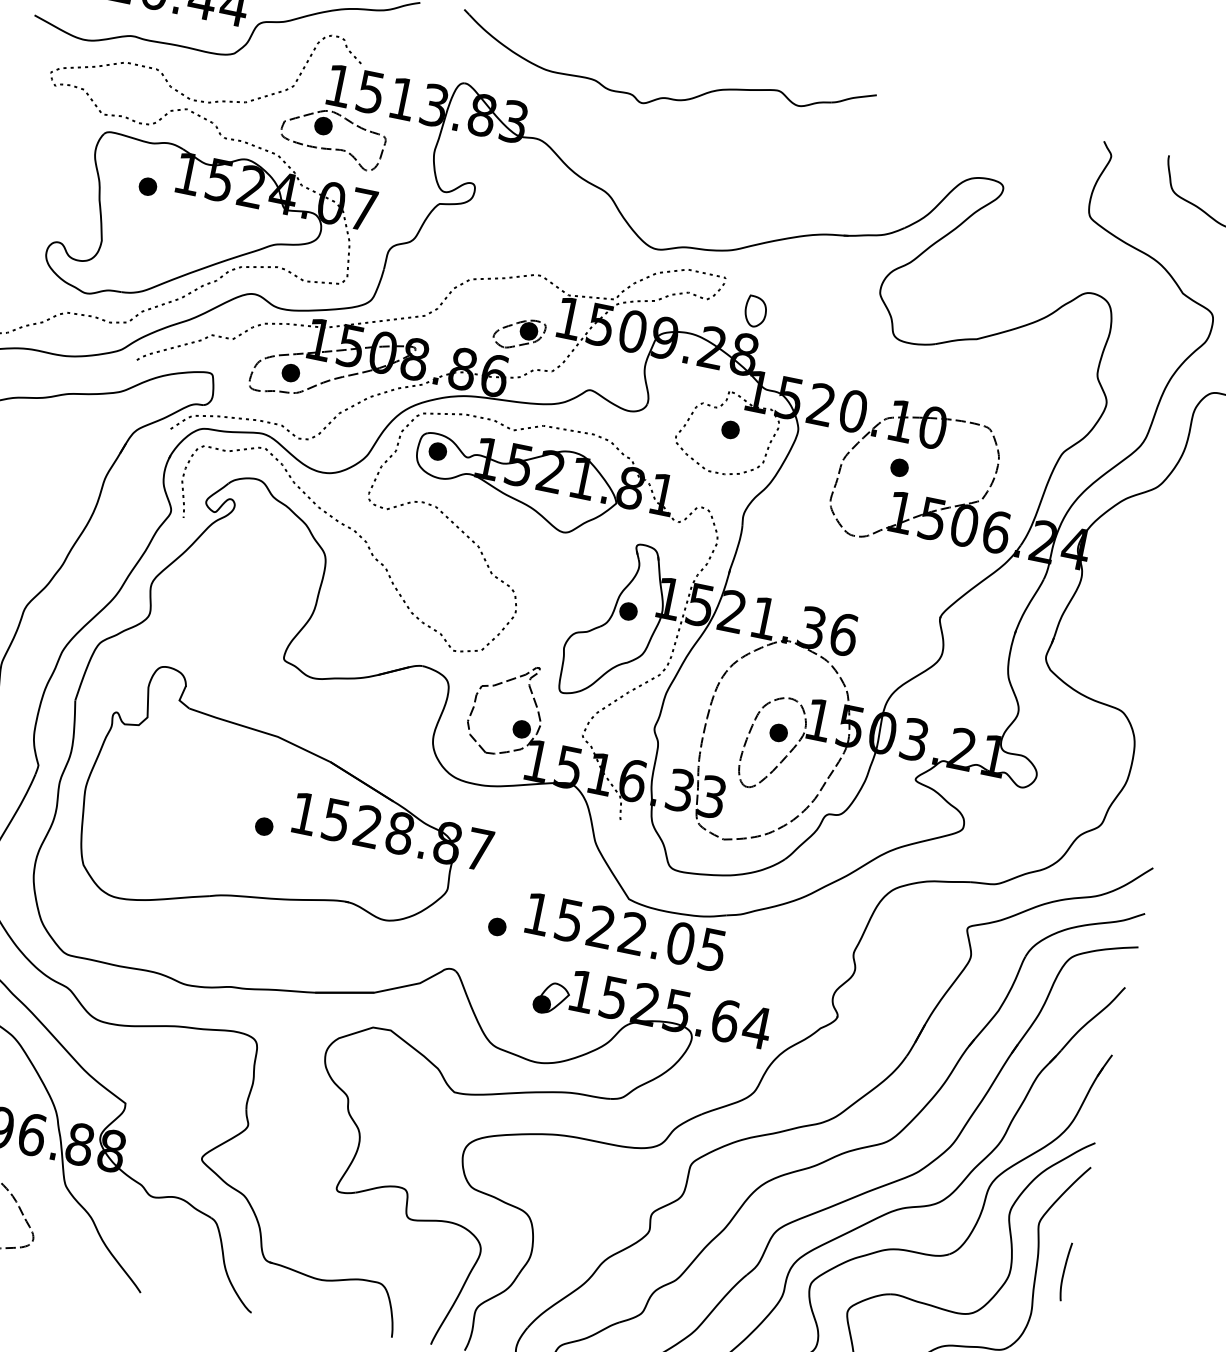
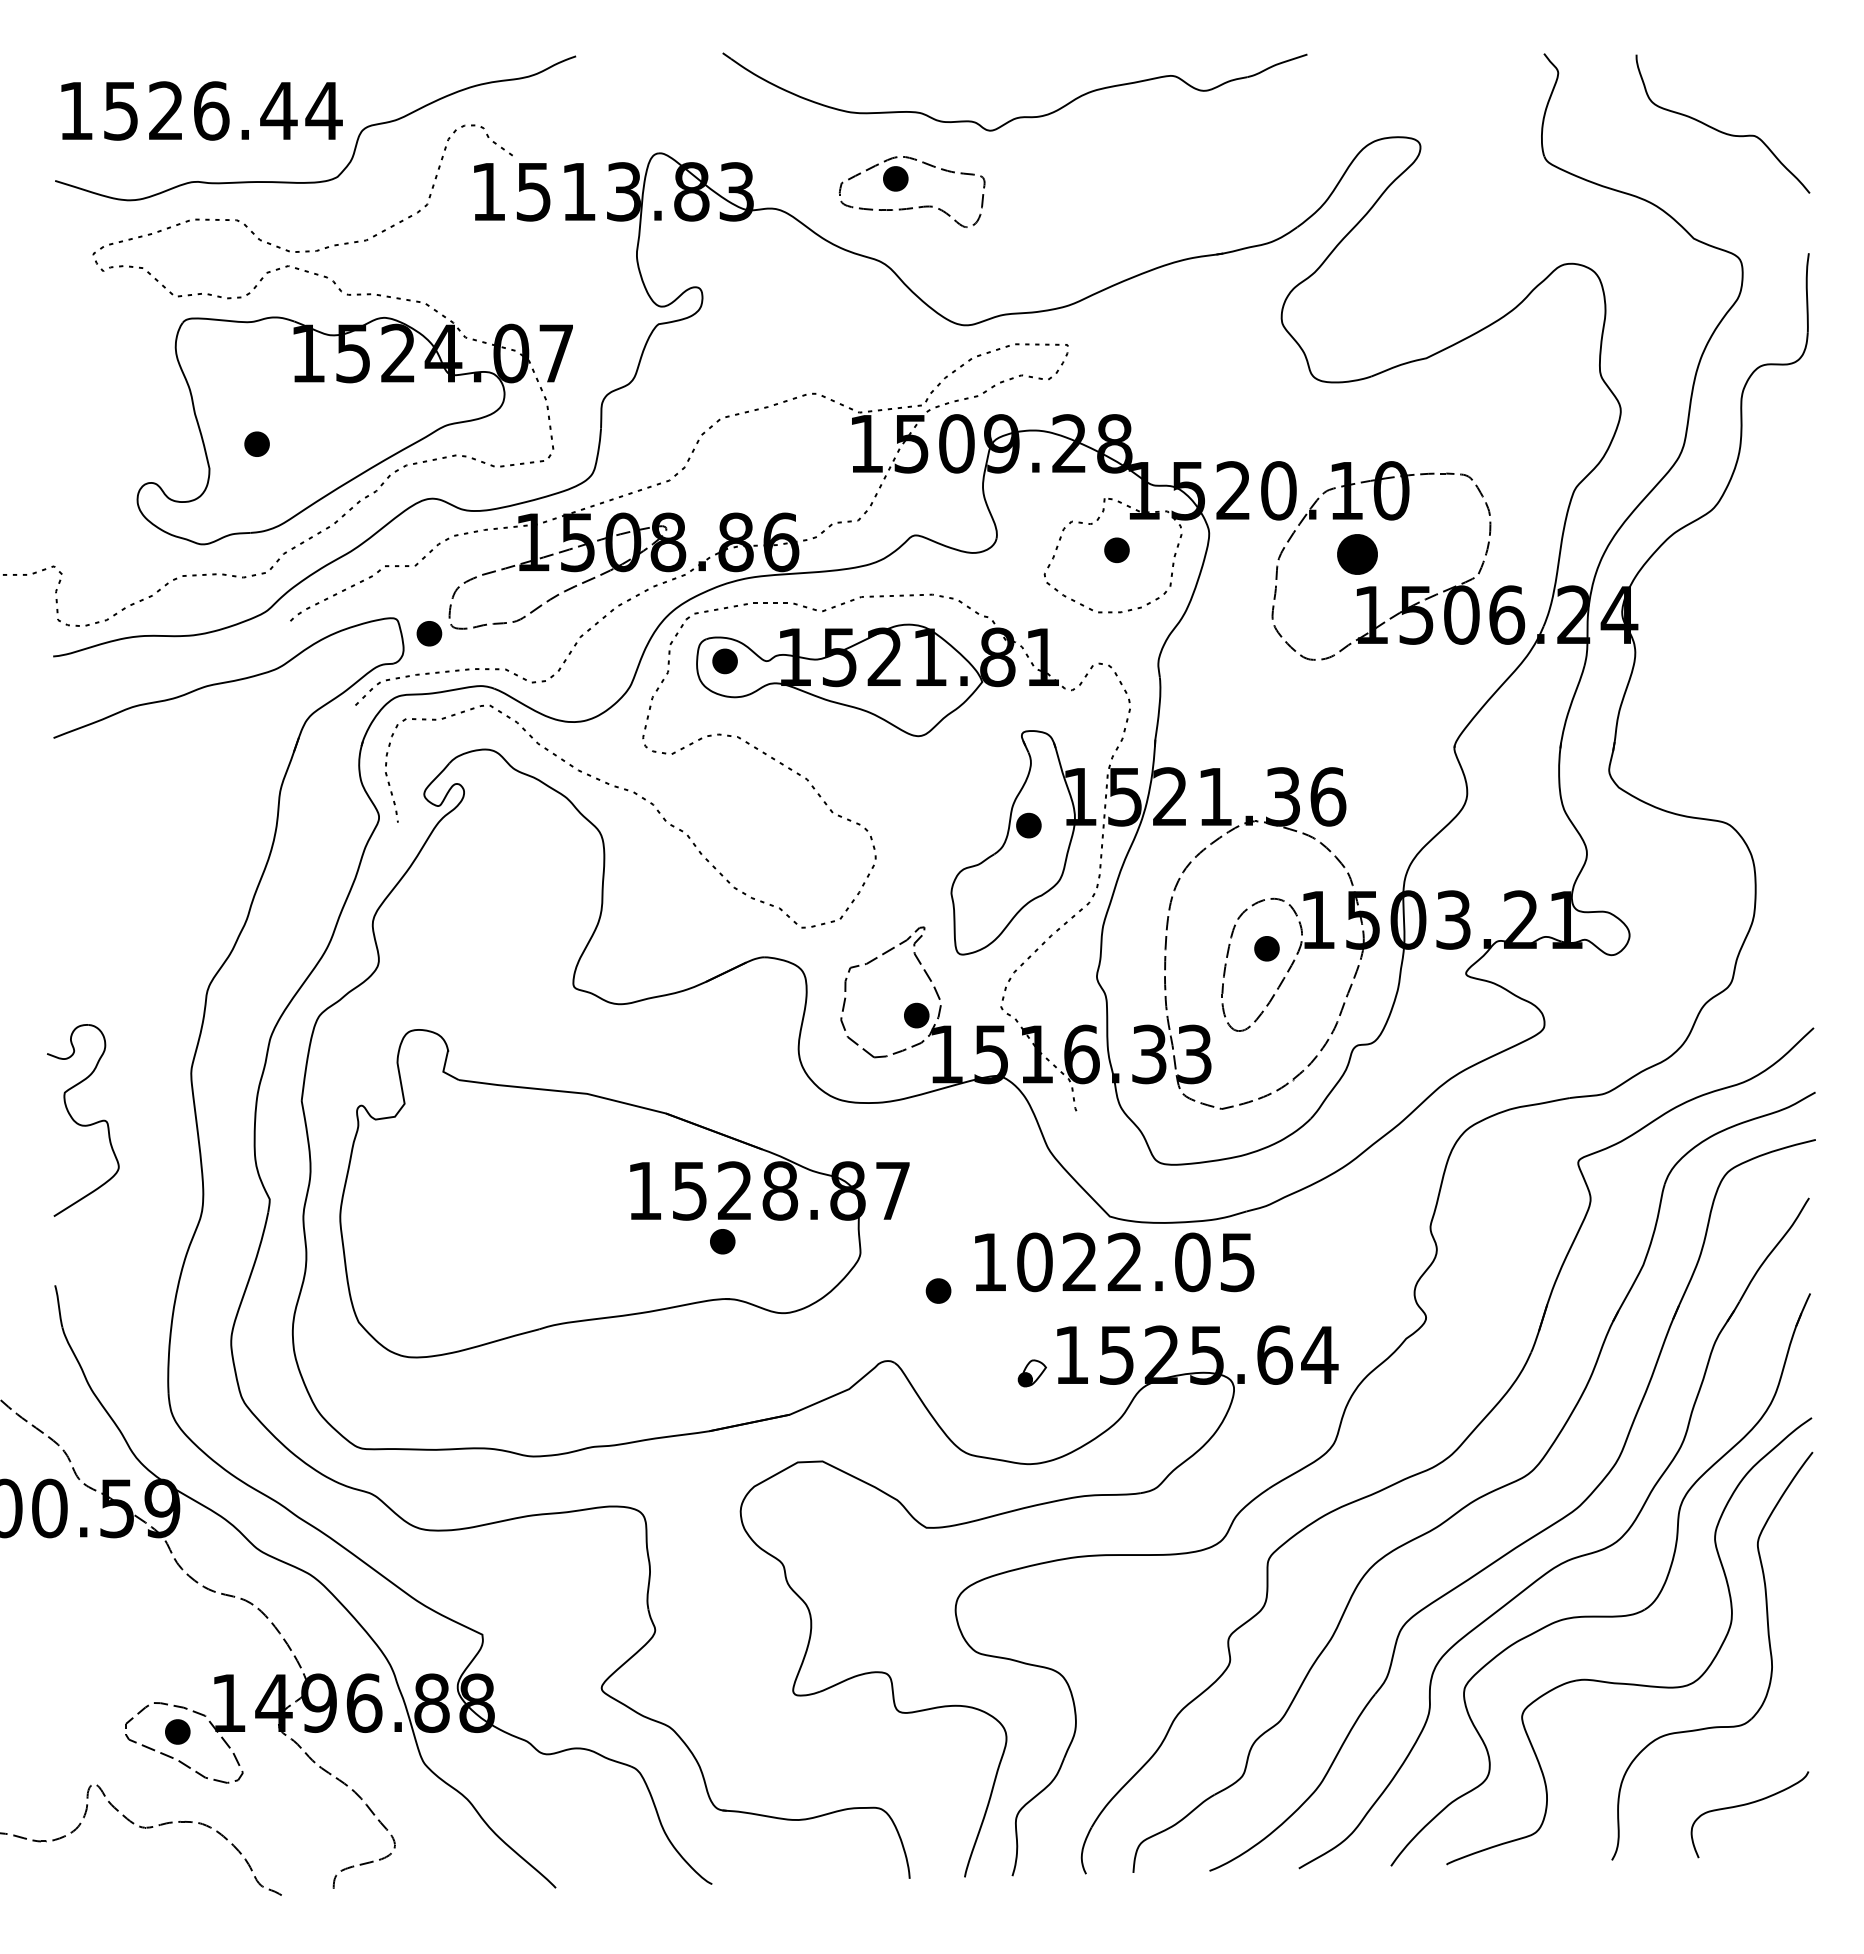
part: (663, 97) -> (1018, 116), moved
part: (329, 133) -> (906, 186), moved
part: (147, 186) -> (256, 443), moved
part: (755, 311) -> (1117, 382), removed
part: (519, 333) -> (803, 478), removed
part: (290, 372) -> (429, 633), moved
part: (899, 467) -> (1356, 554), size x1.6
part: (264, 826) -> (722, 1241), moved
text: (569, 920) -> (1034, 1262), 1522.05 -> 1022.05
part: (551, 998) -> (1032, 1373), size x0.6
curve: (1064, 1271) -> (1805, 1601), removed

